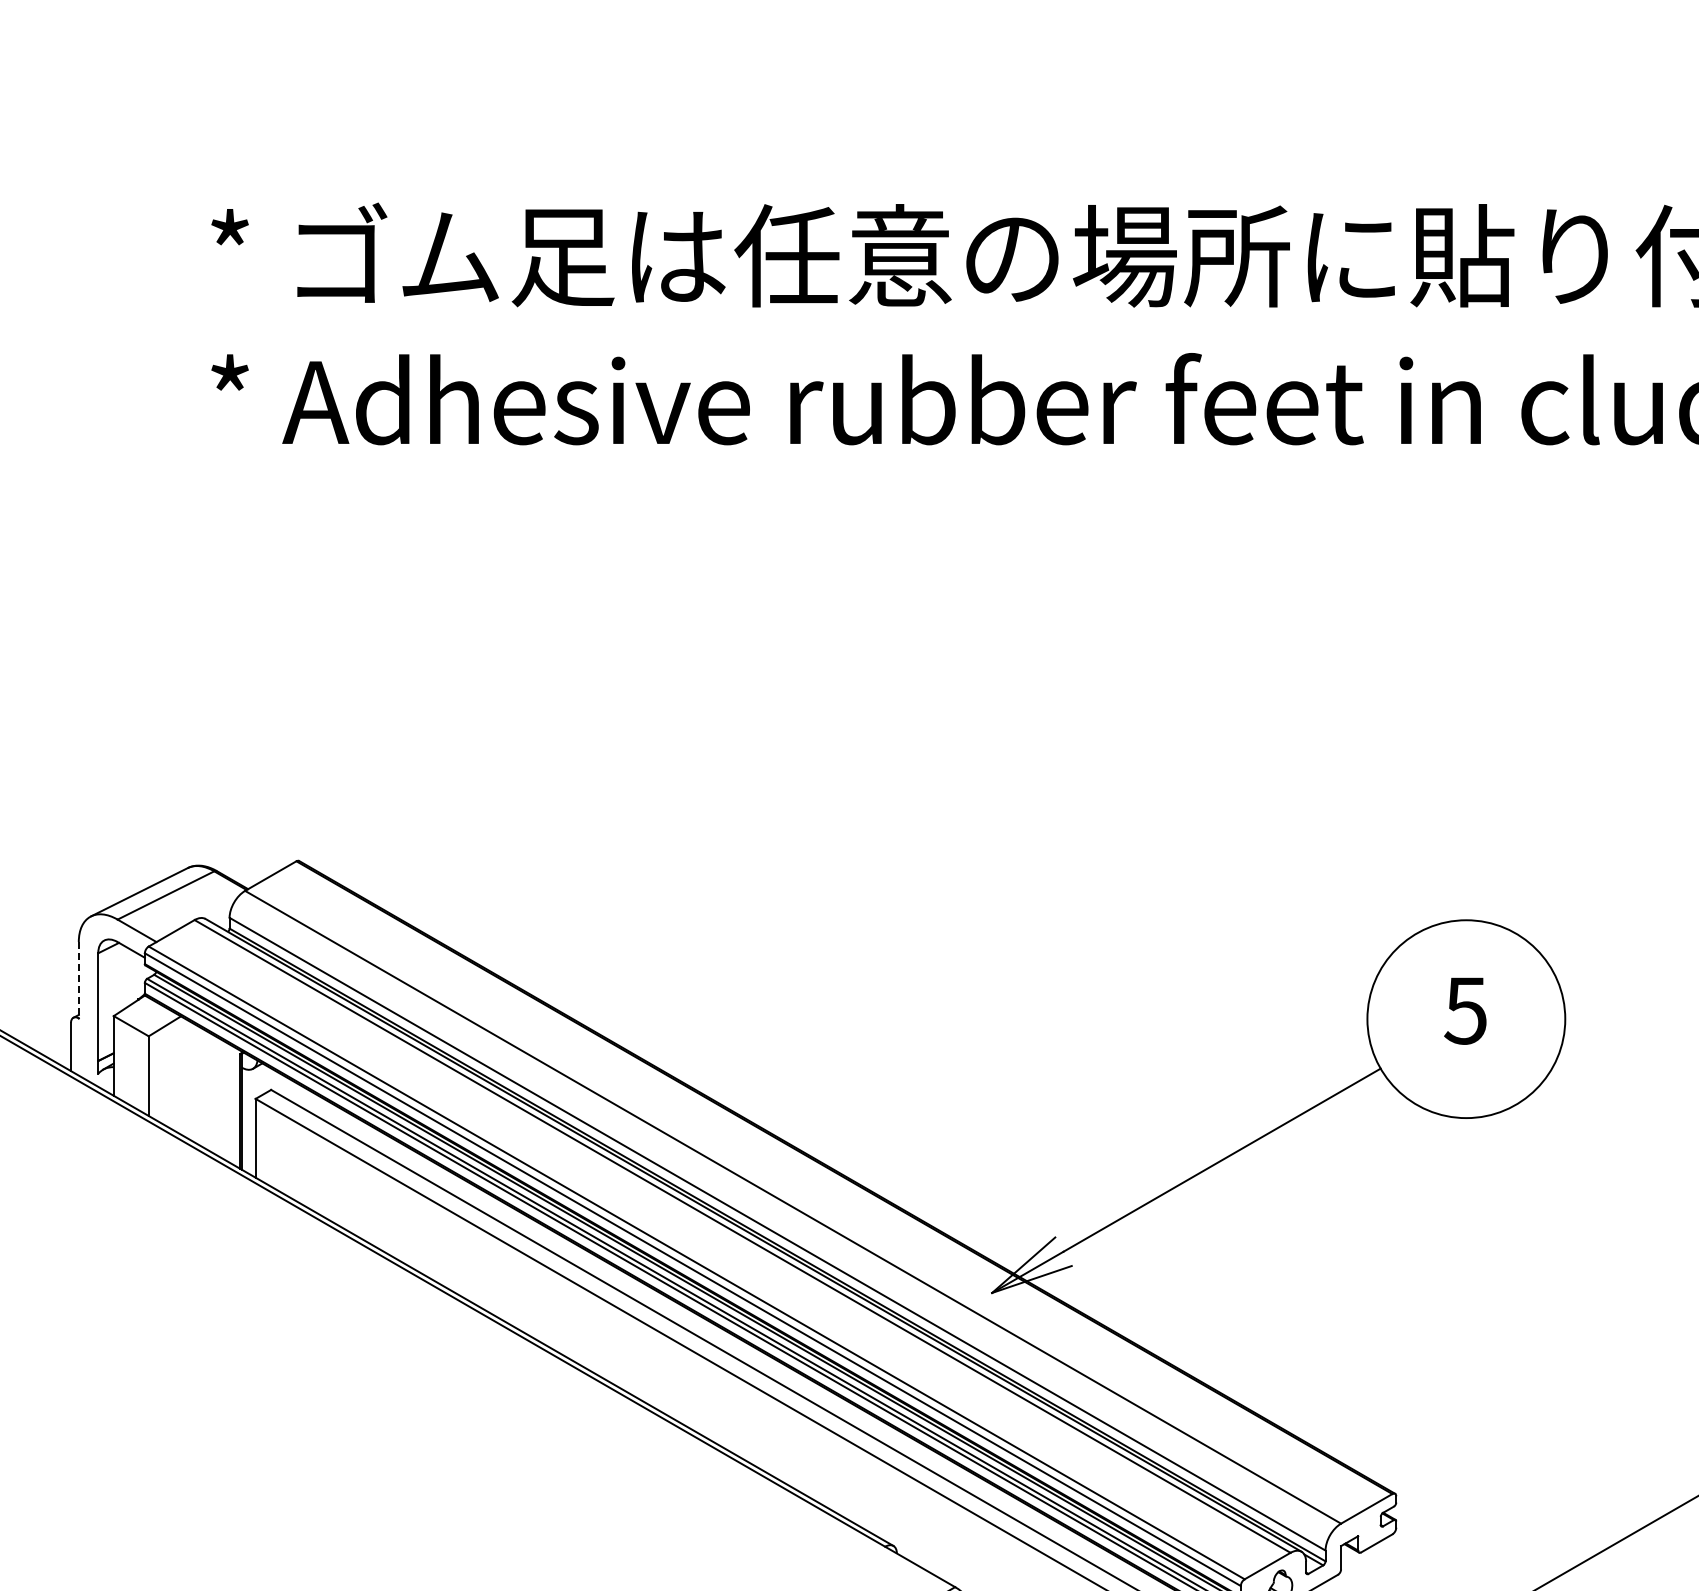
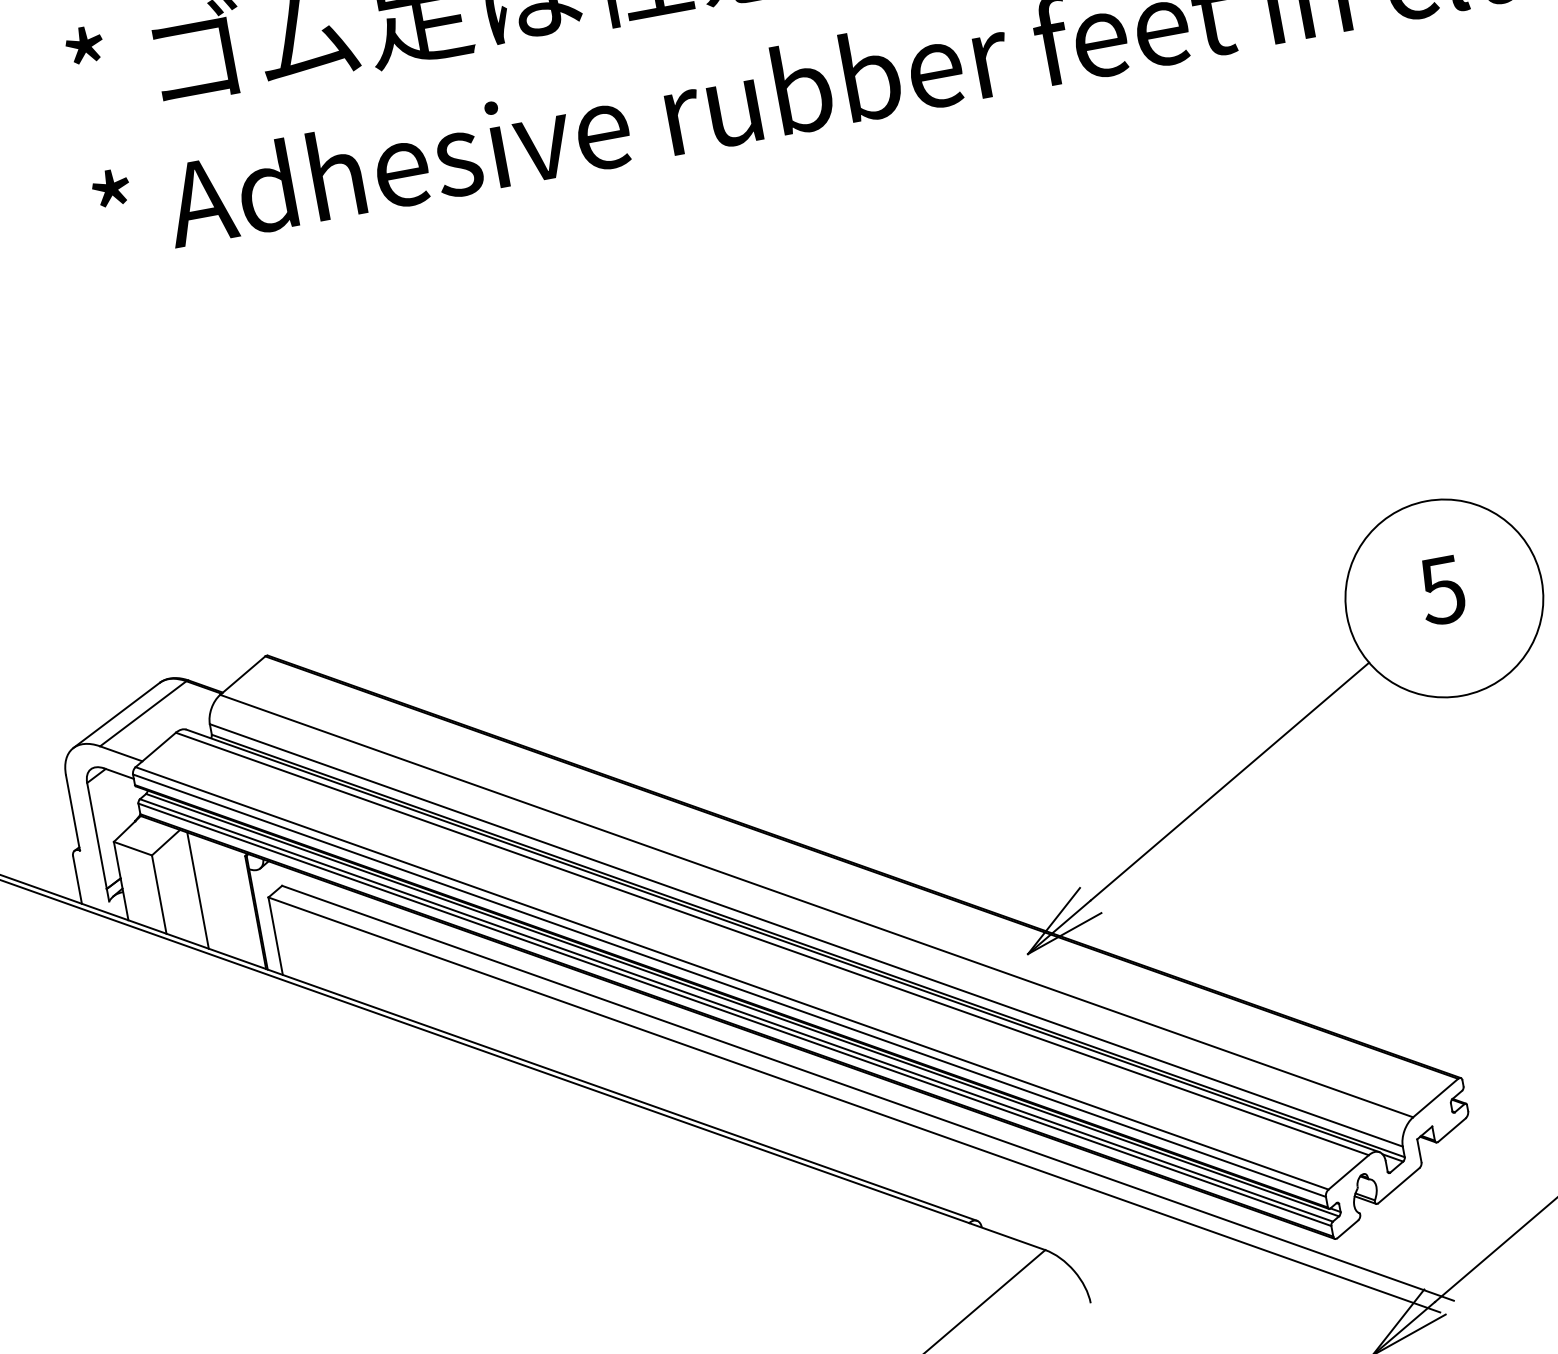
line: (78, 980) -> (72, 813), dashed -> solid
line: (187, 1079) -> (197, 890), added

